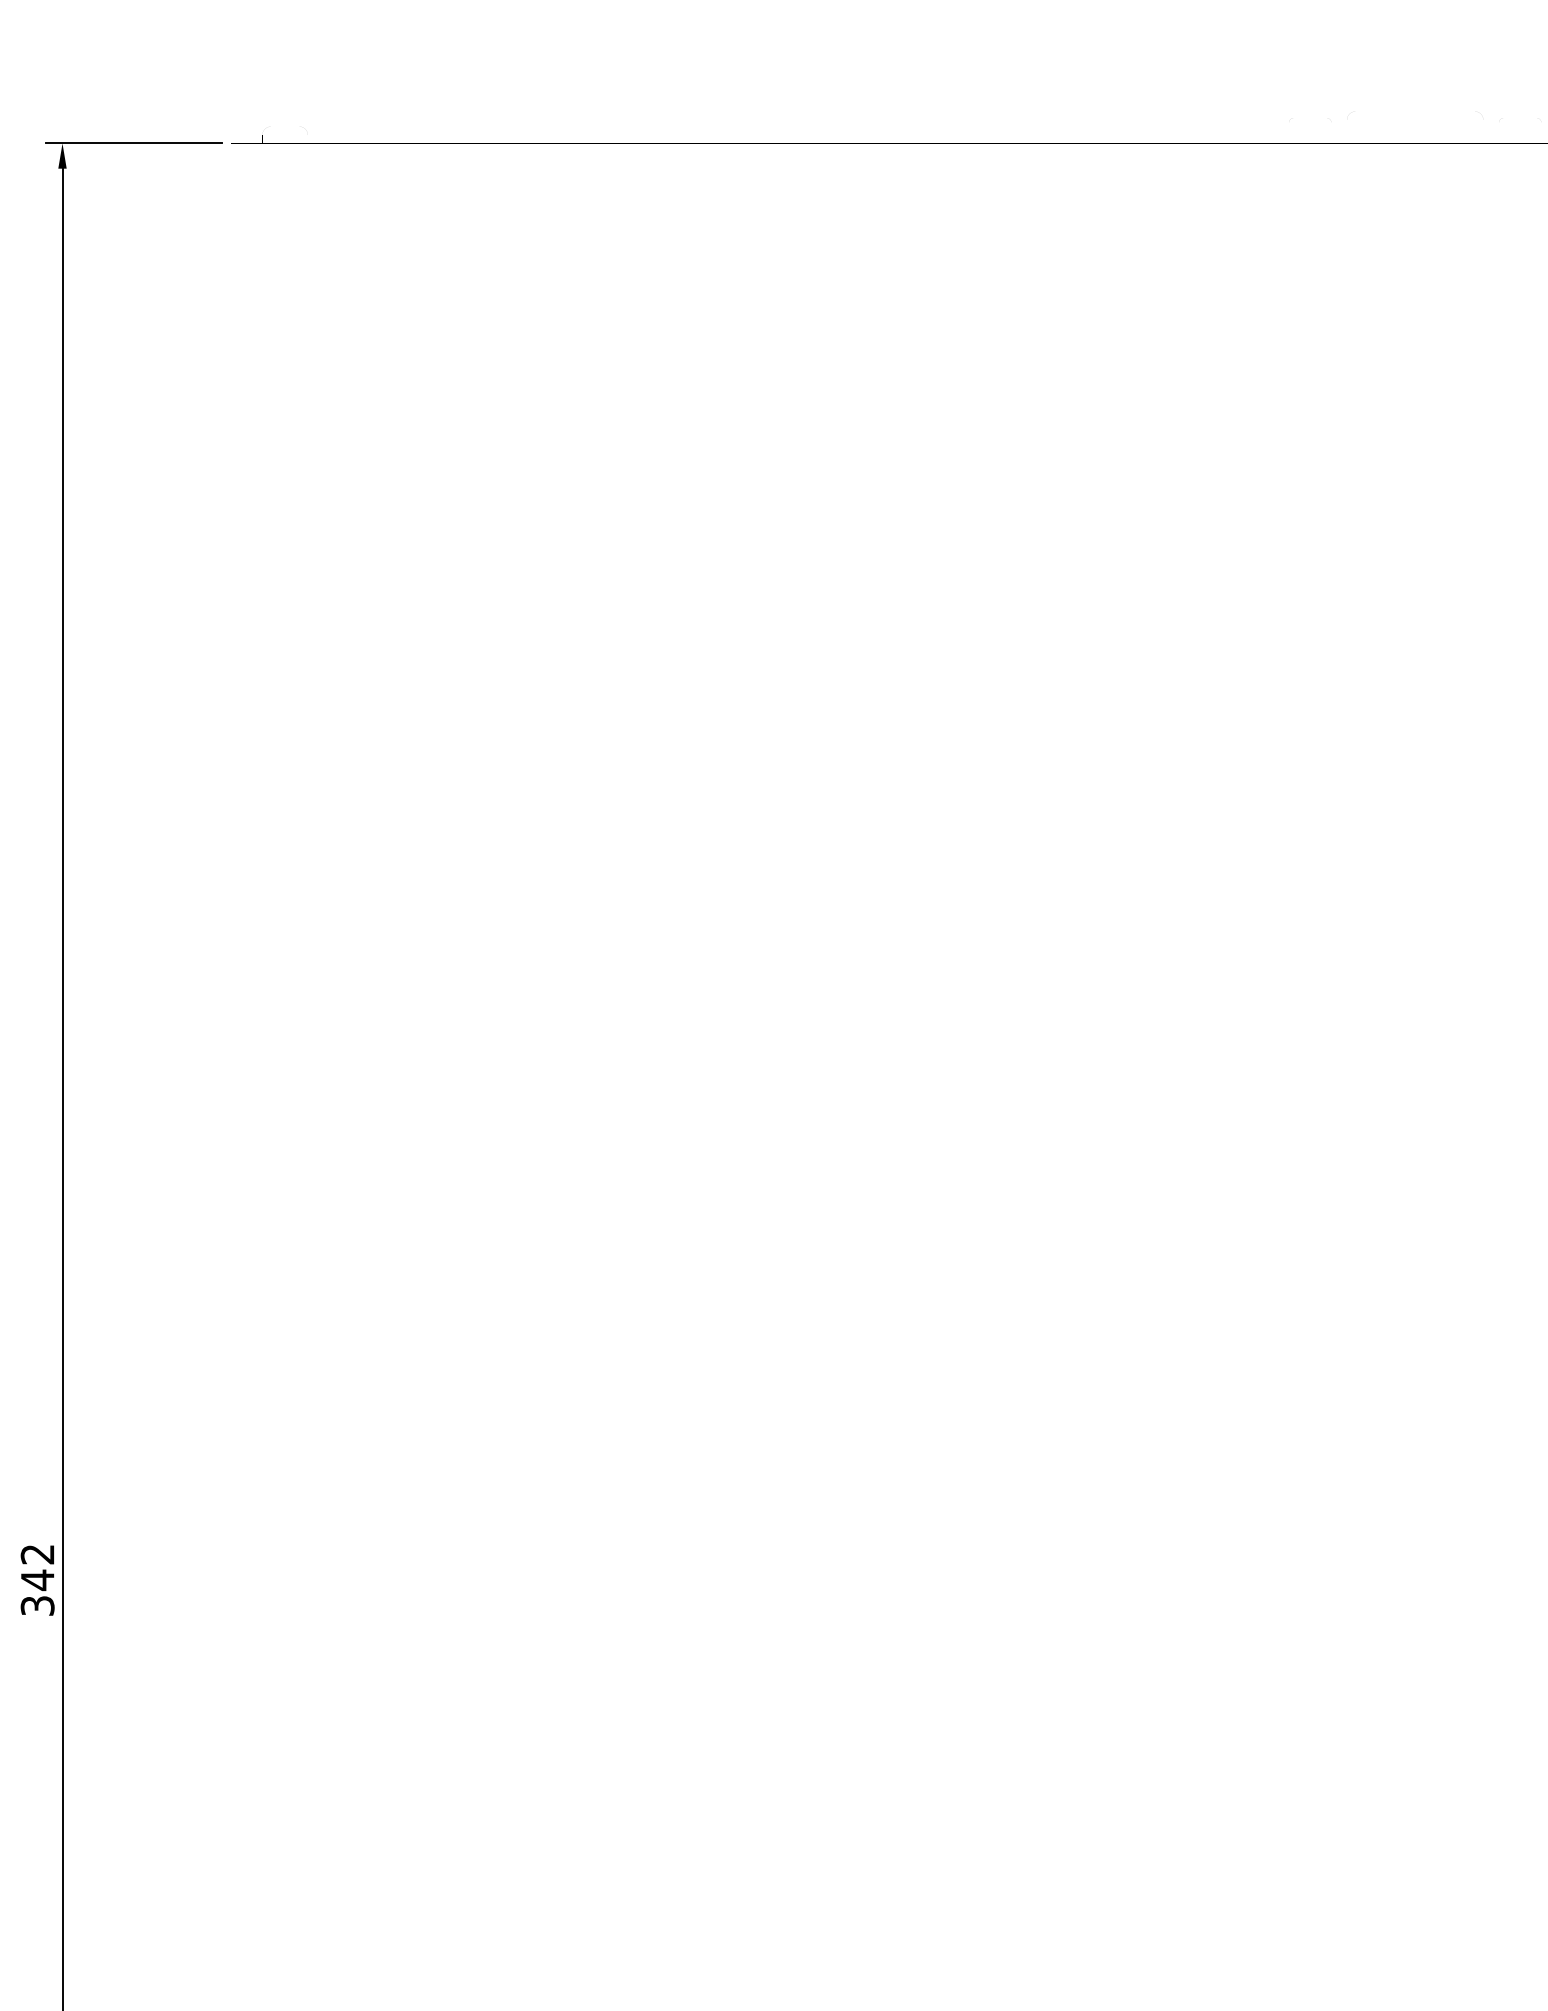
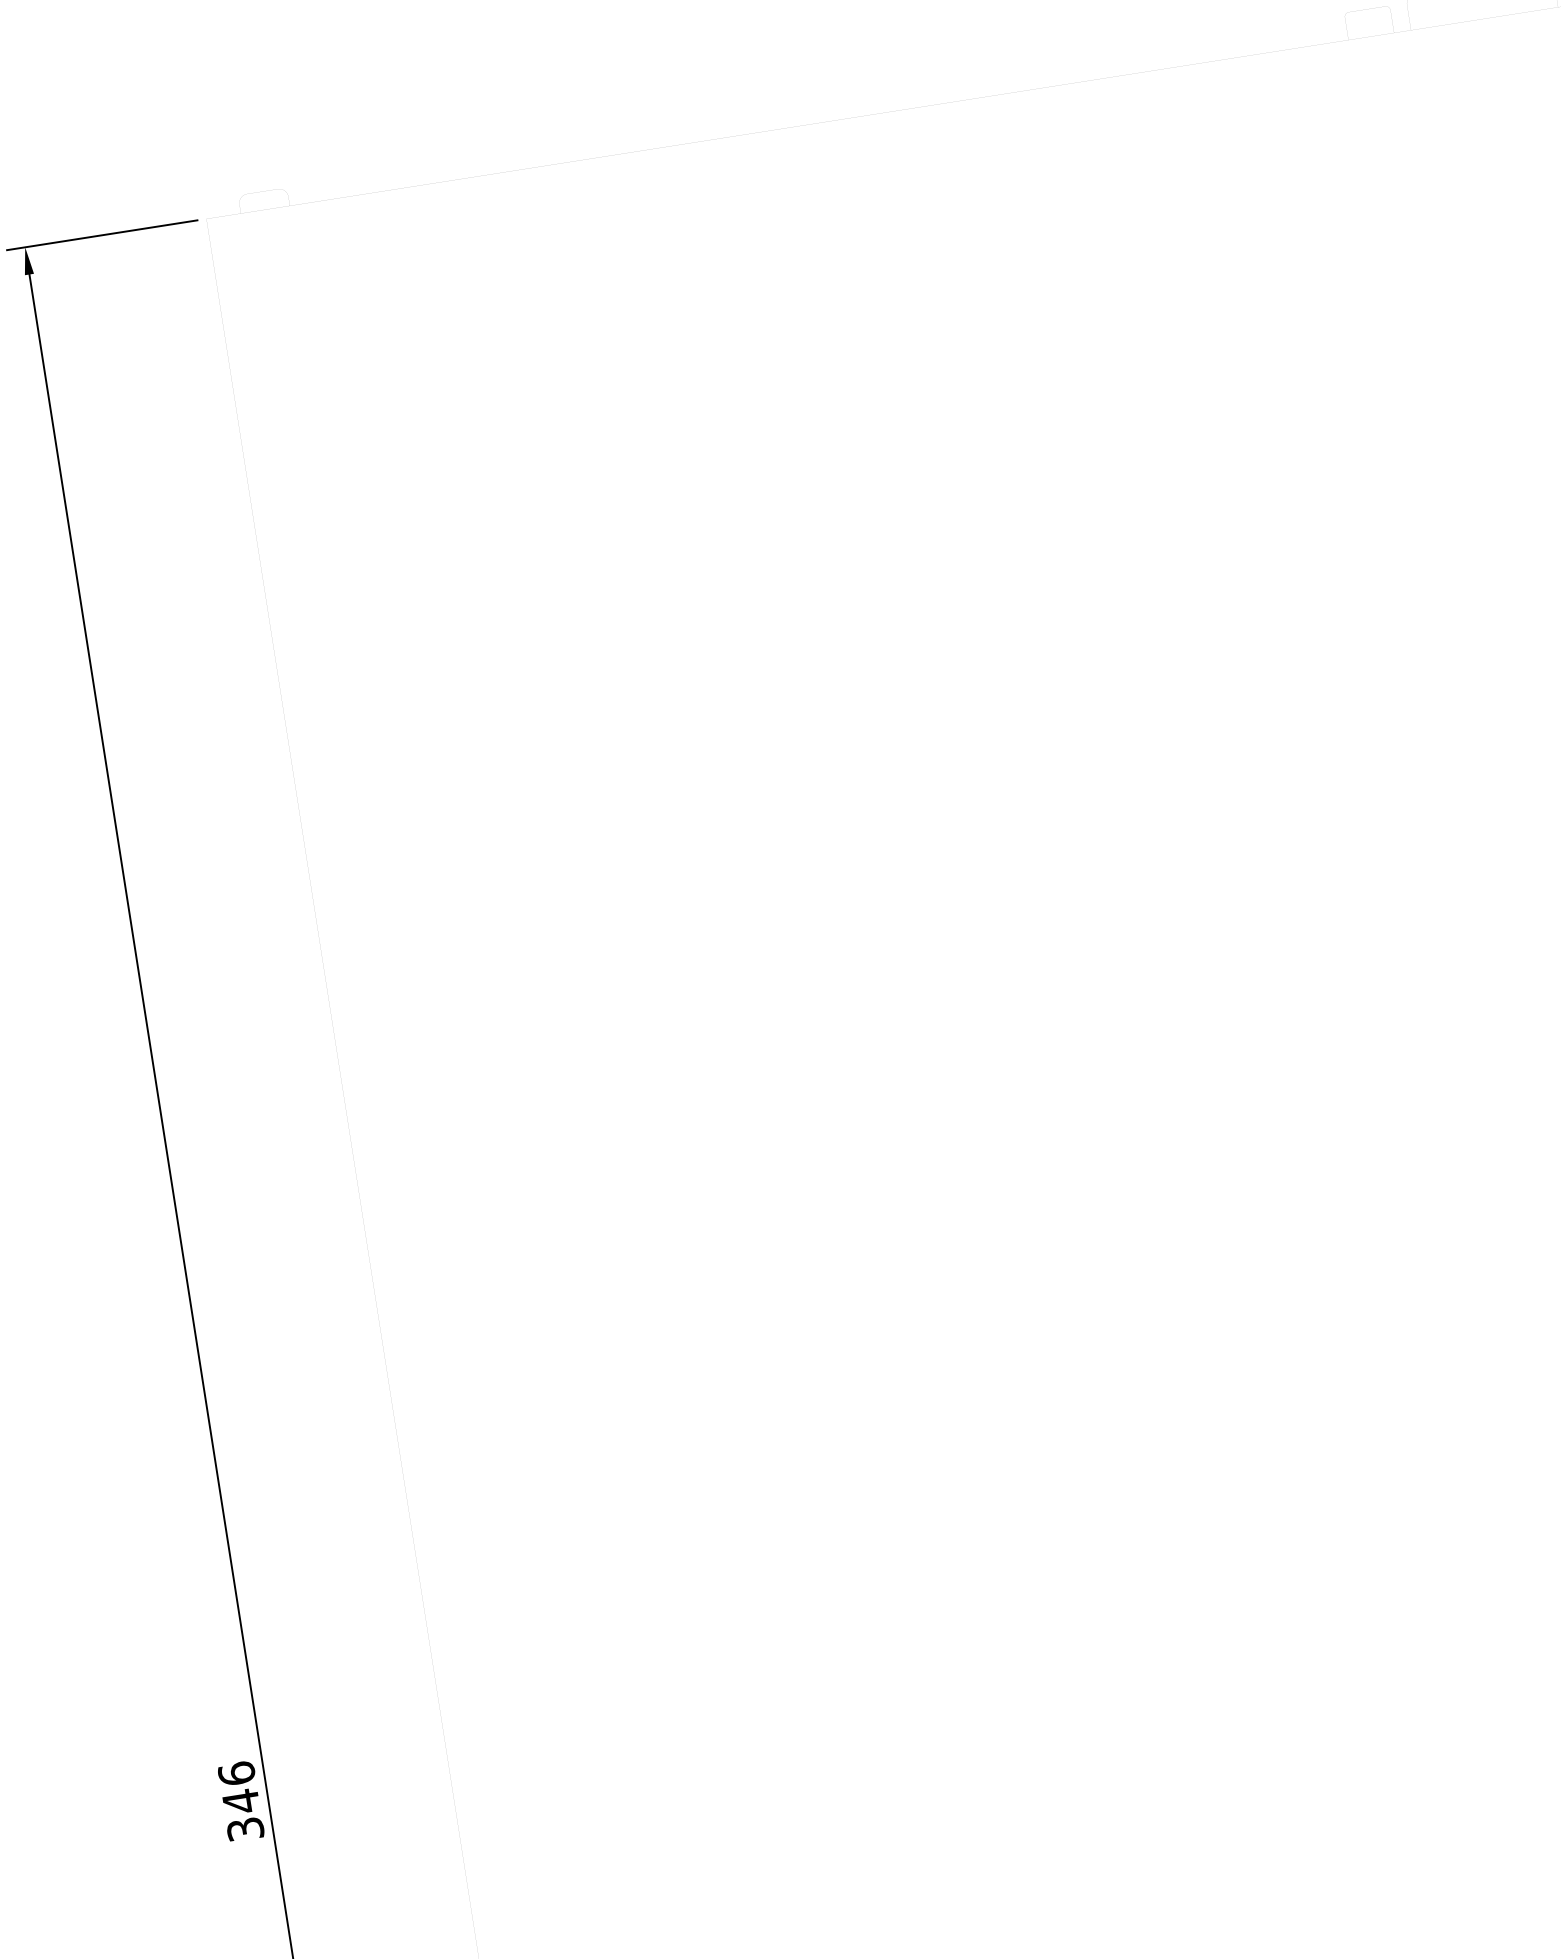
text: (37, 1554) -> (236, 1773), 342 -> 346

